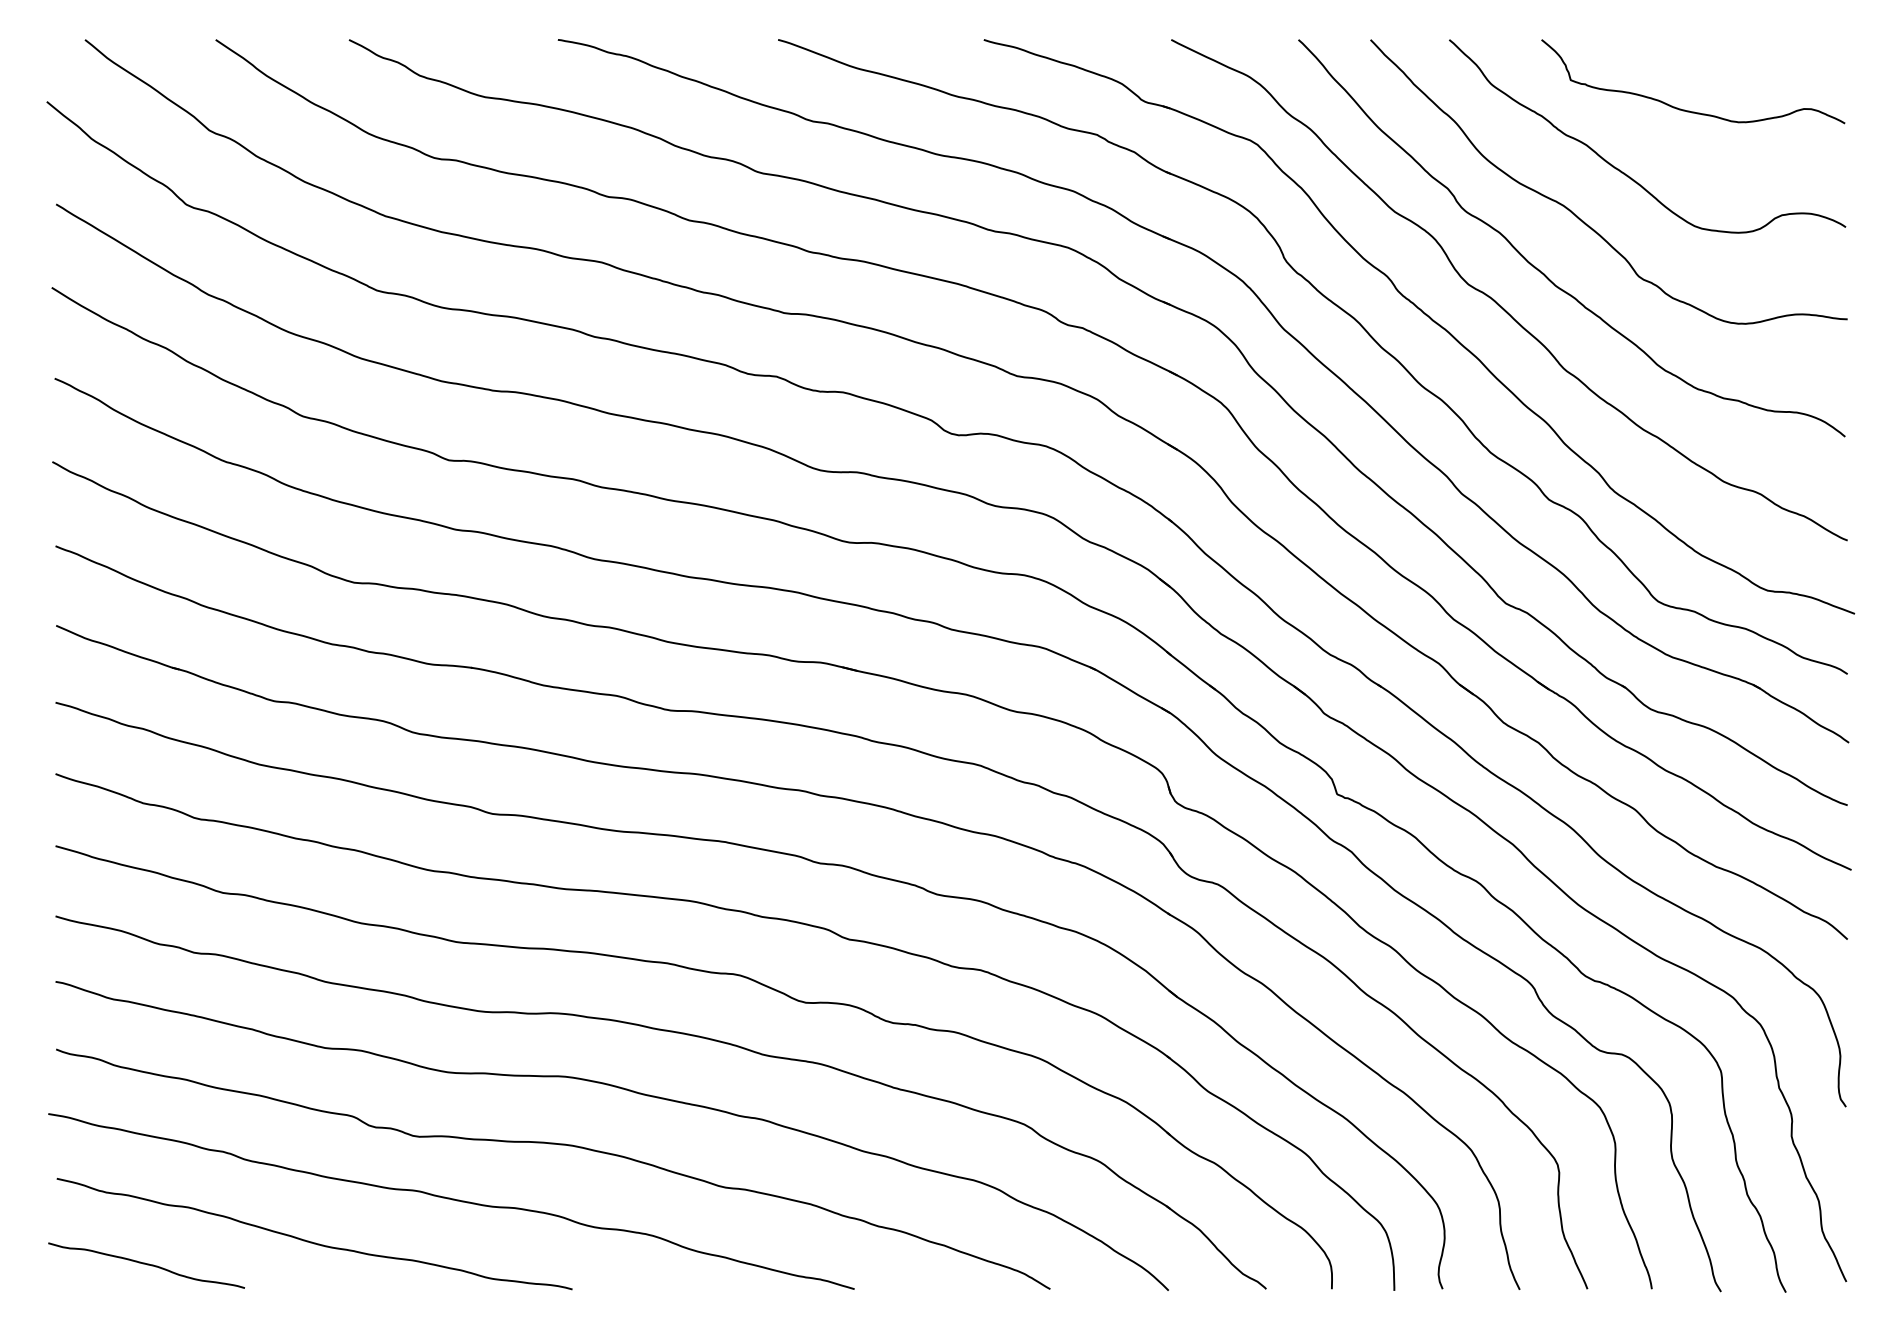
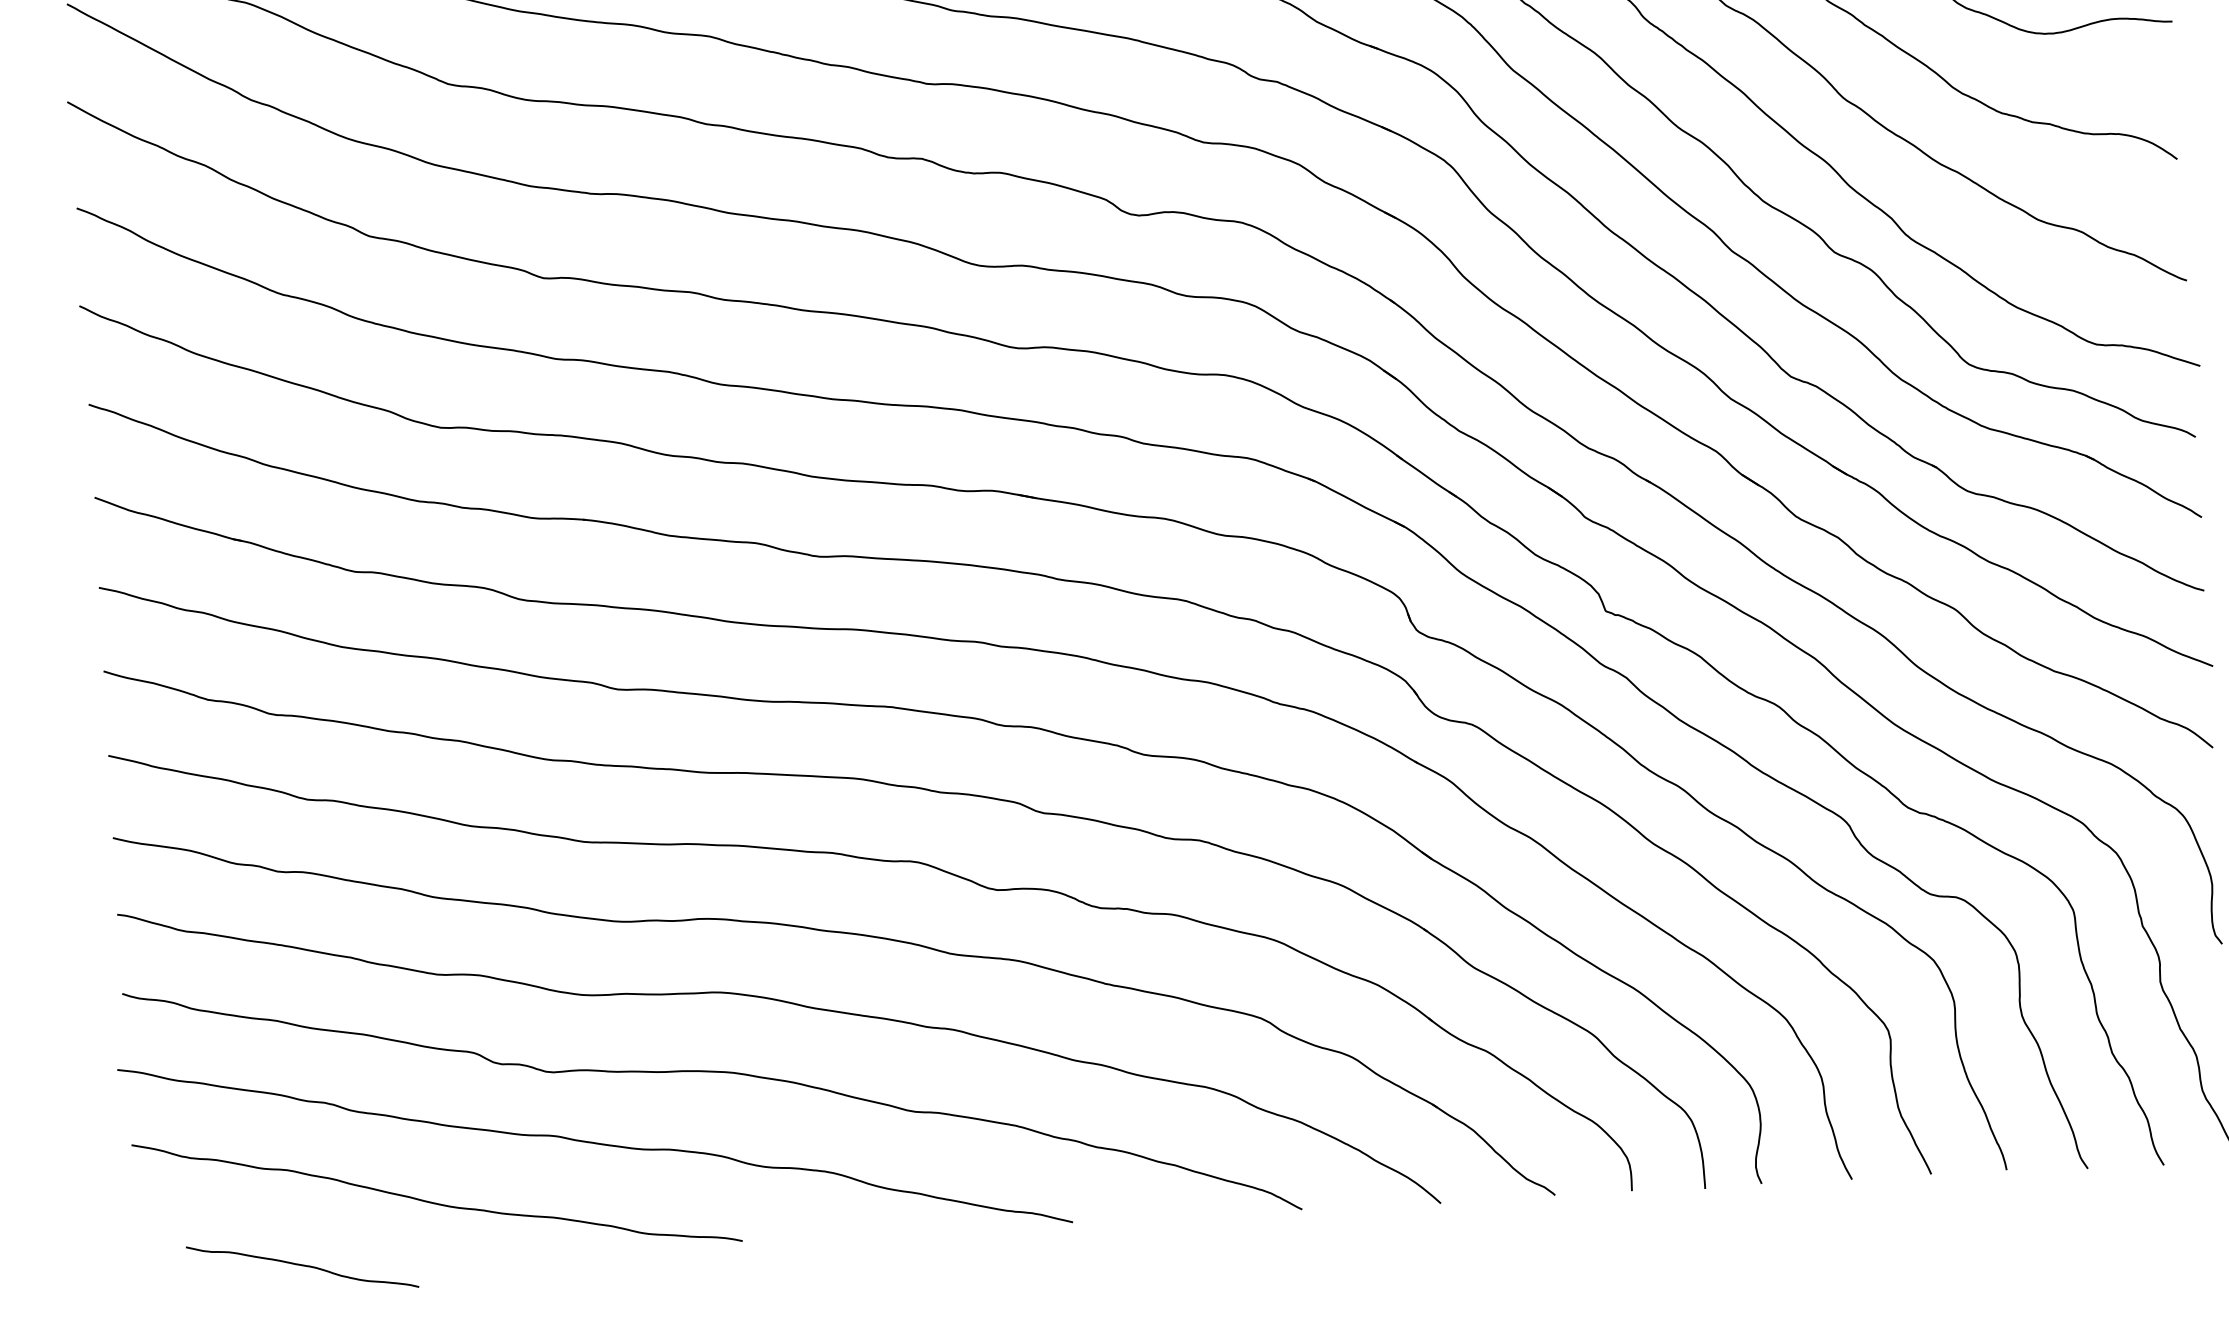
curve: (146, 1264) -> (302, 1265), moved

